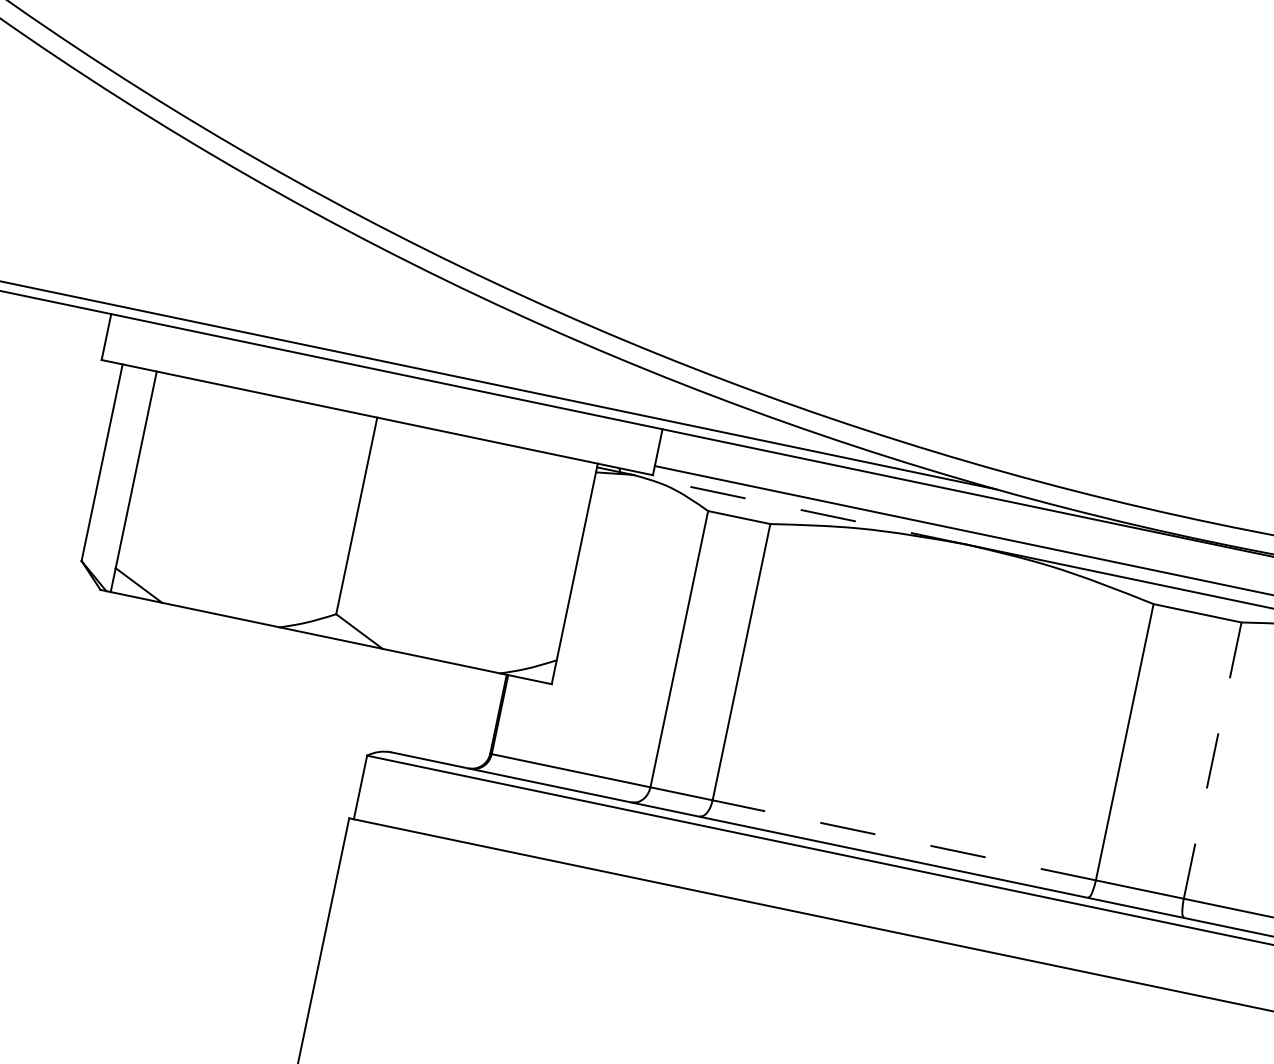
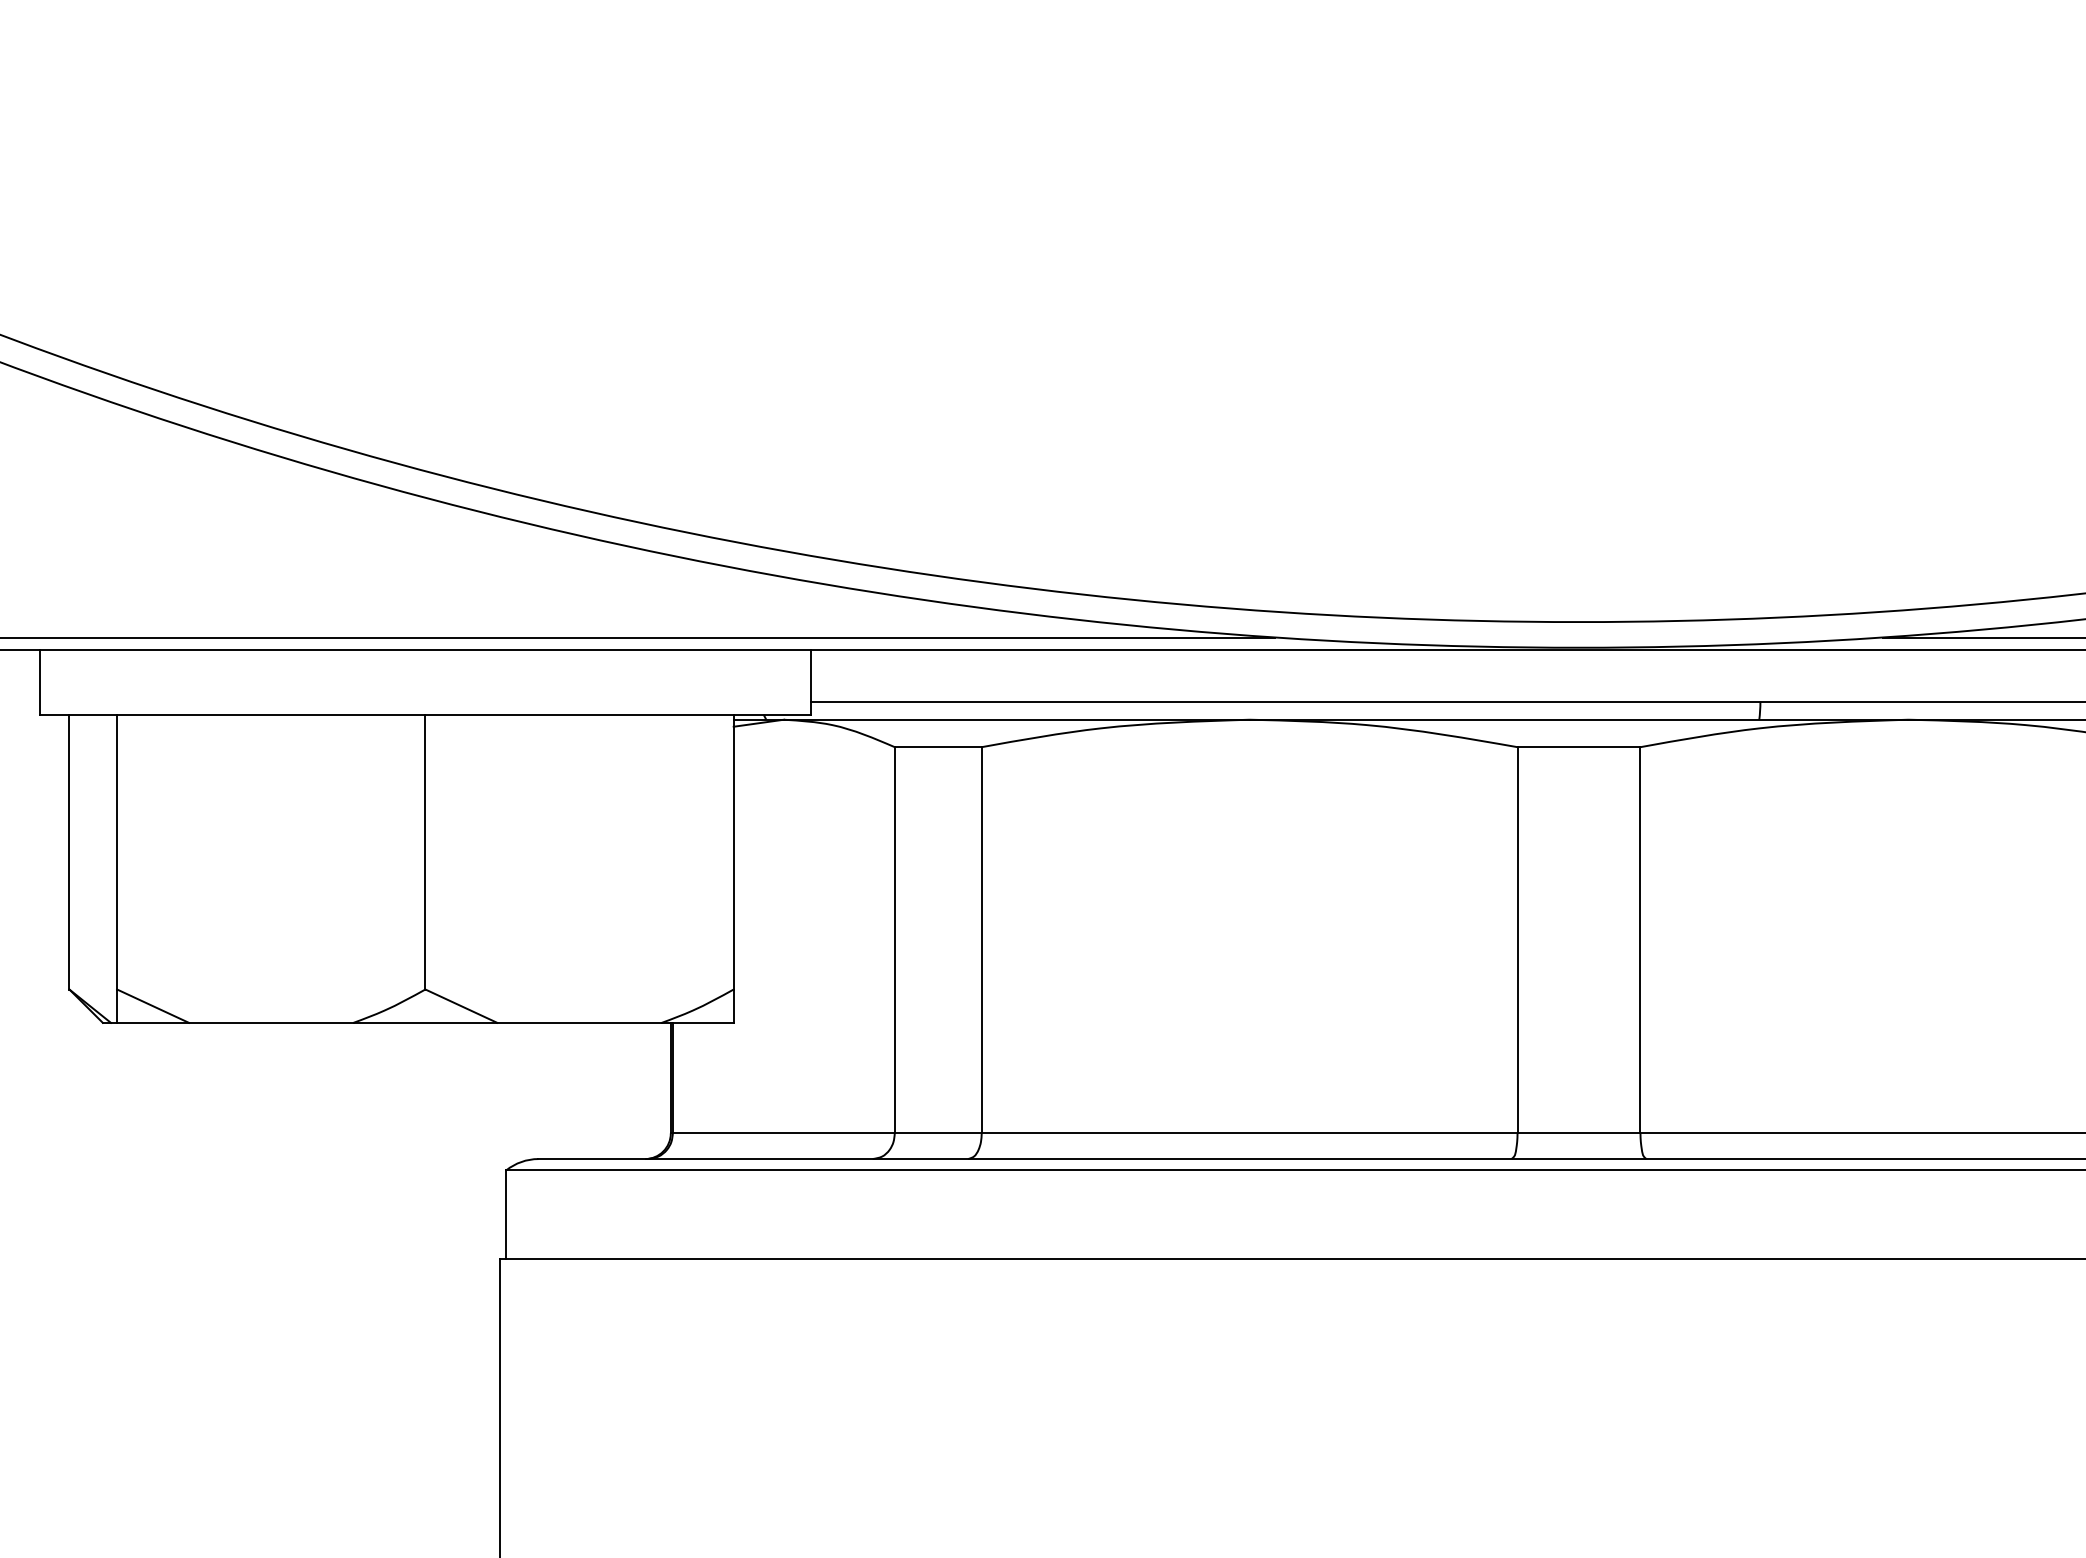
line: (799, 509) -> (1016, 719), dashed -> solid
line: (1212, 760) -> (1640, 939), dashed -> solid
line: (904, 840) -> (1249, 1133), dashed -> solid

